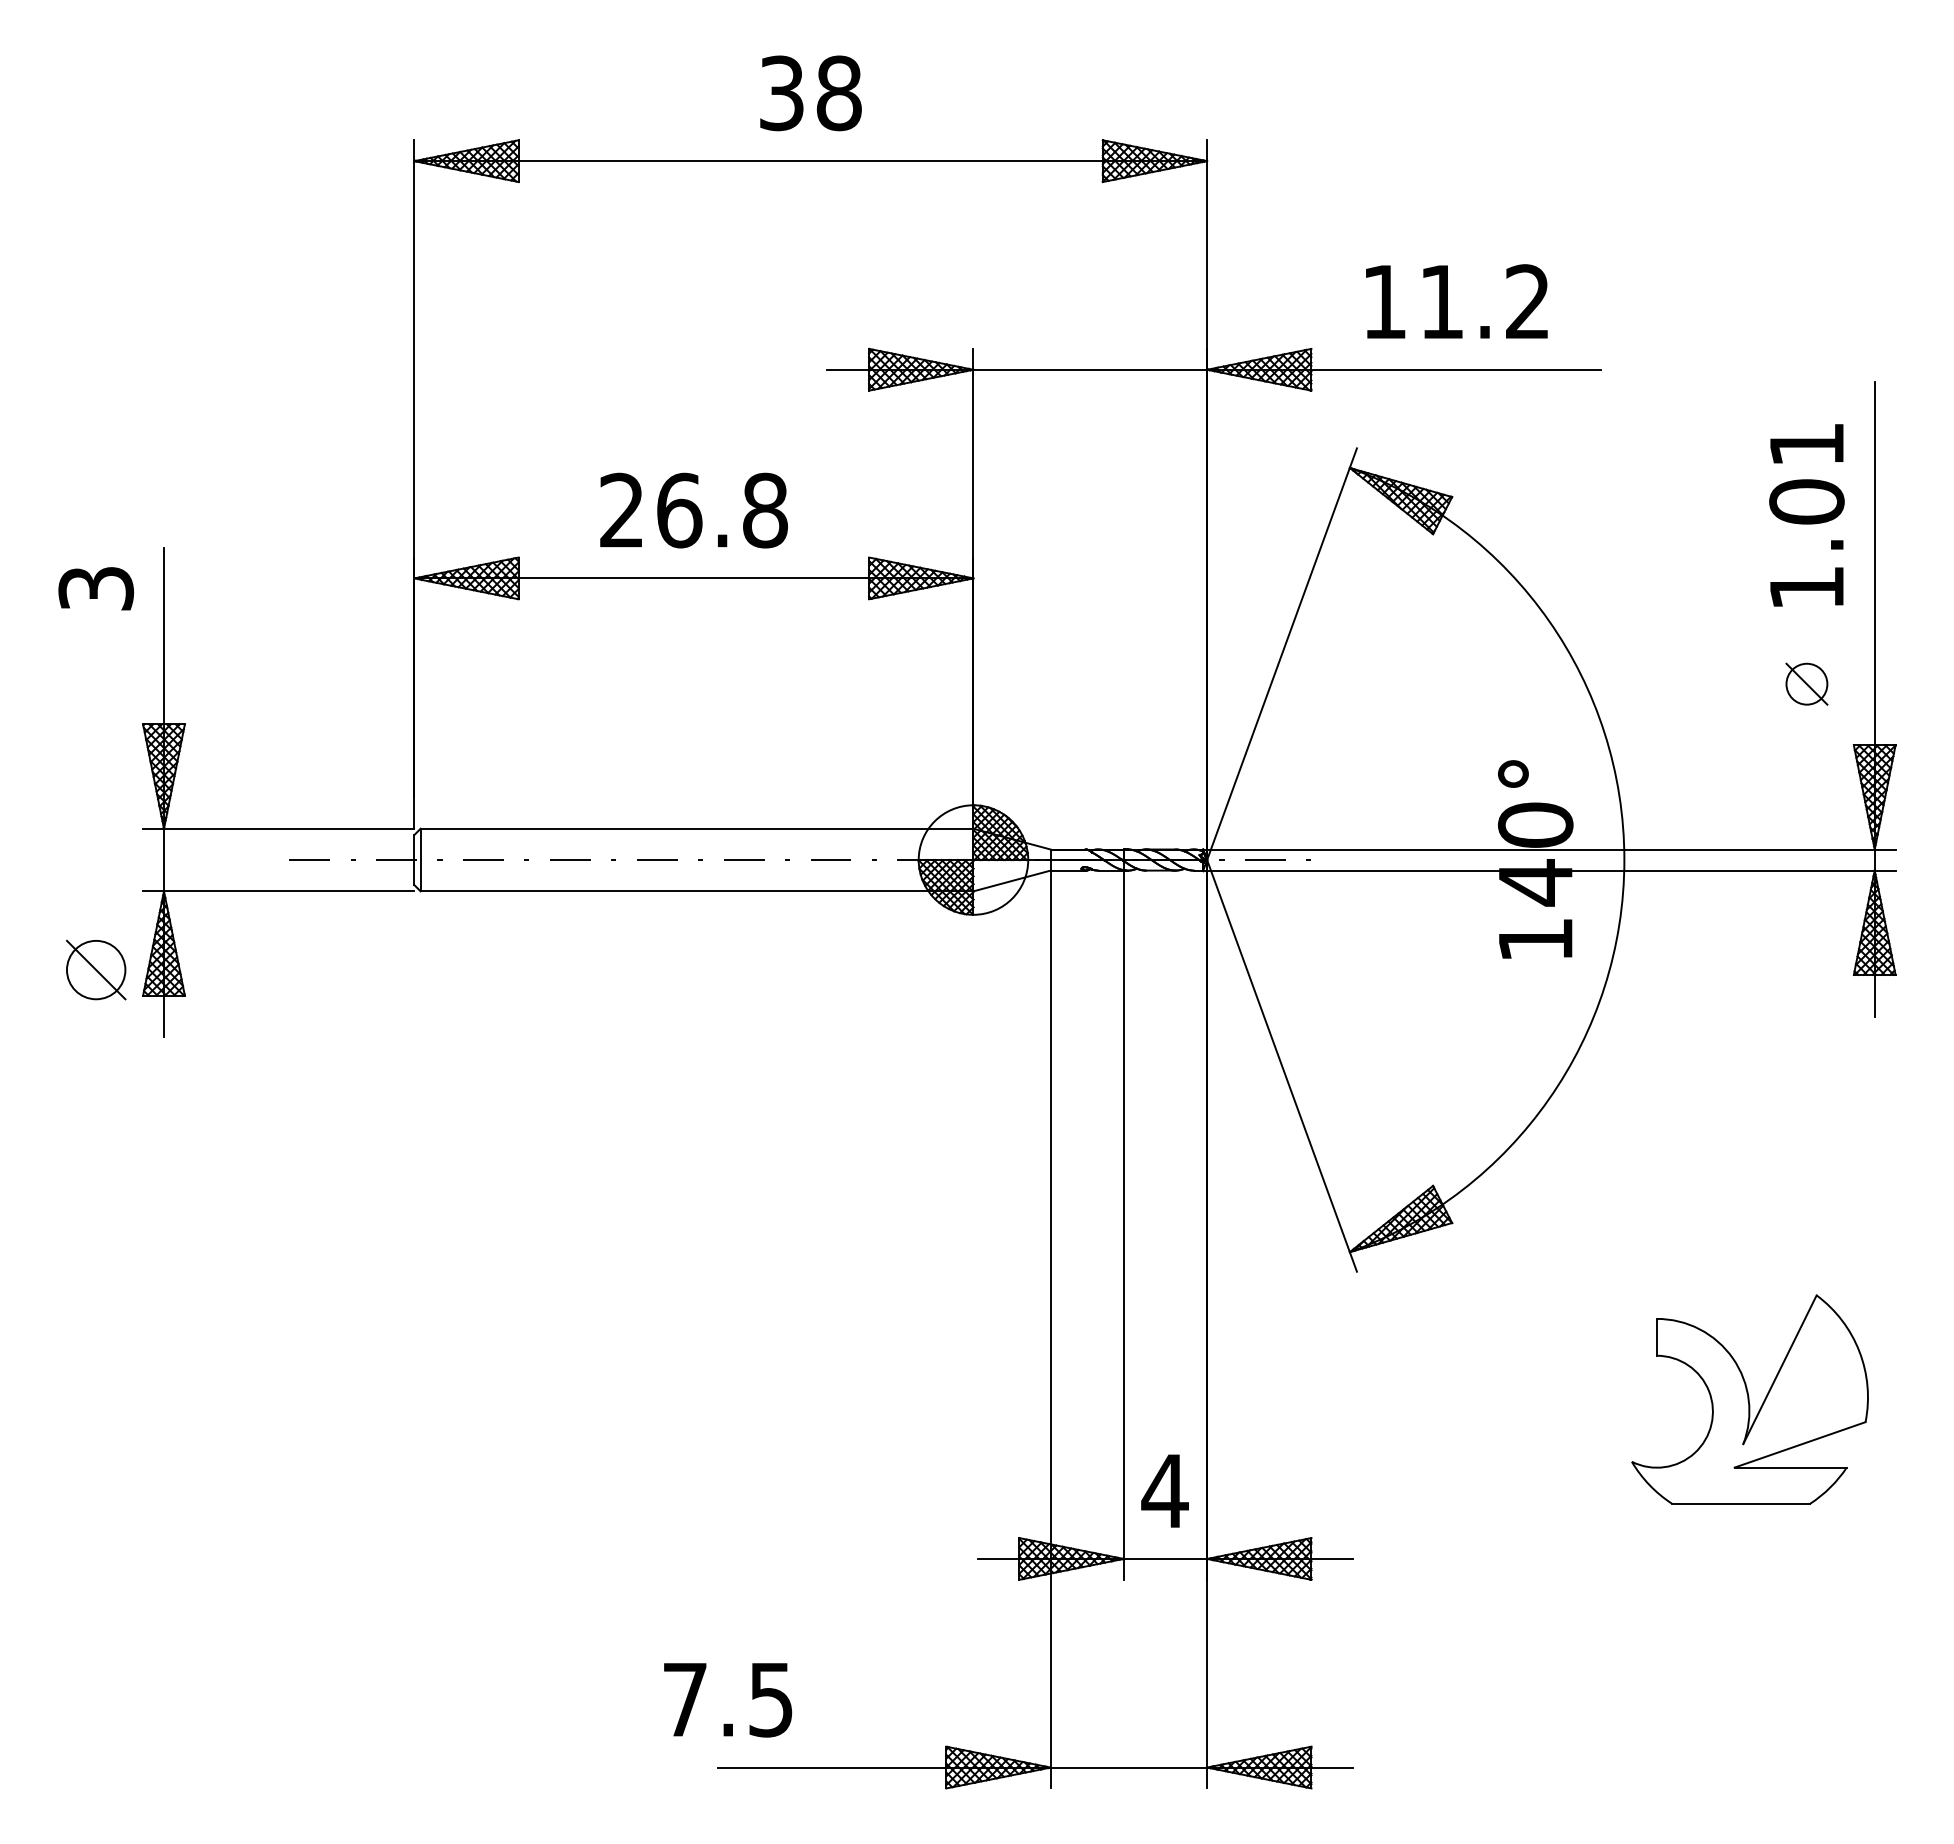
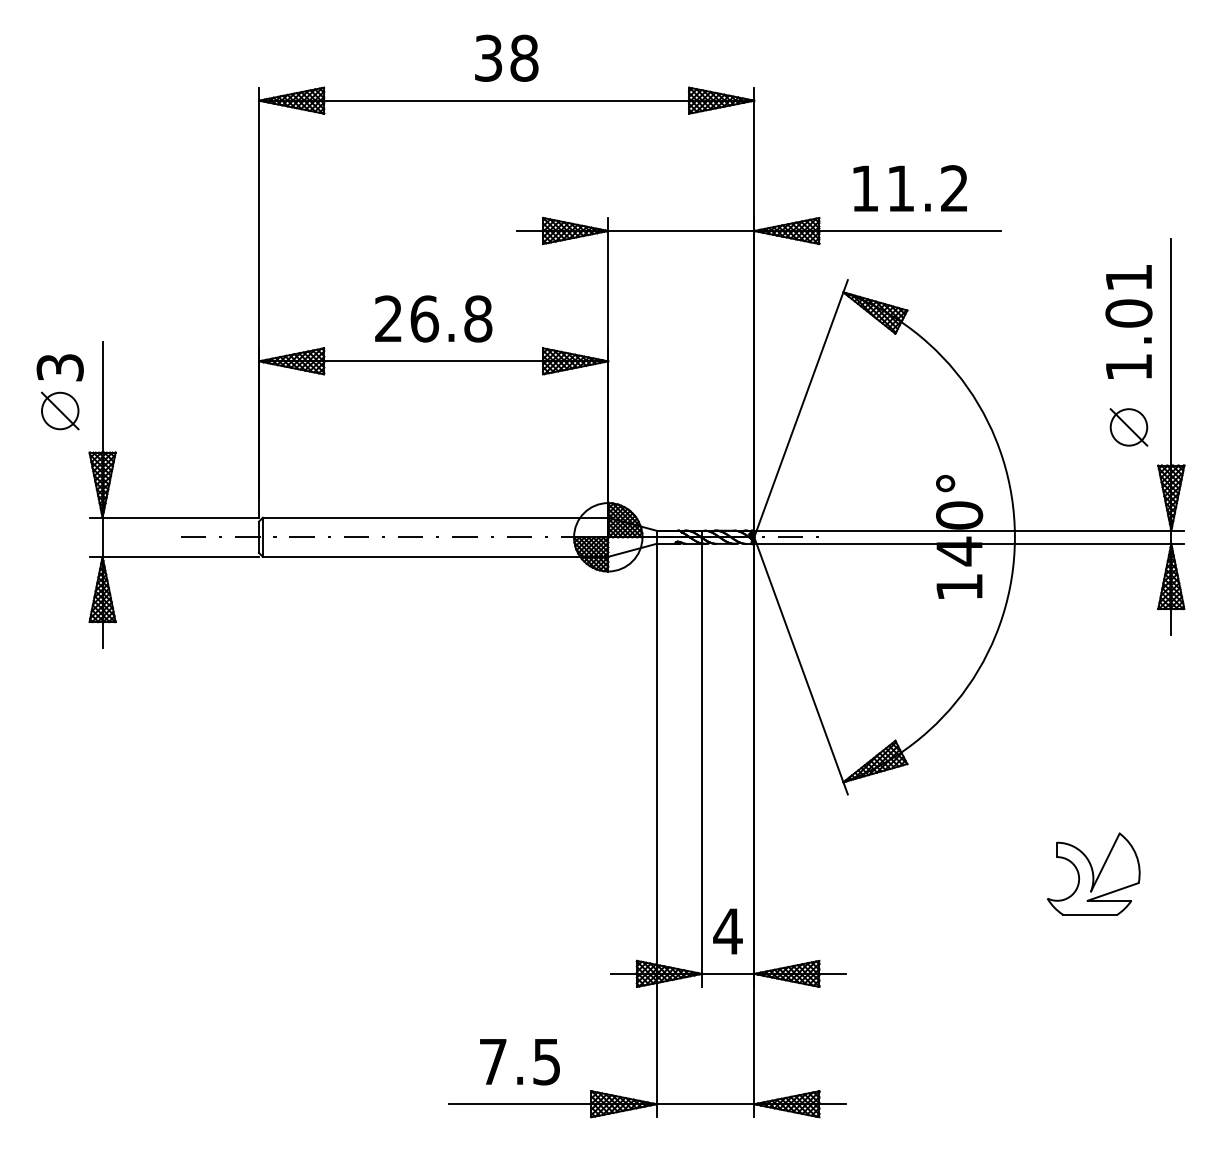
part: (1806, 684) -> (1128, 427), size x1.43
part: (96, 969) -> (60, 410), moved
part: (1750, 1398) -> (1093, 873), size x0.62
text: (727, 1700) -> (519, 1062), moved

